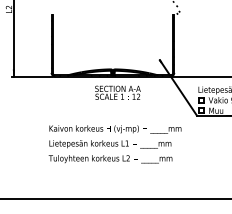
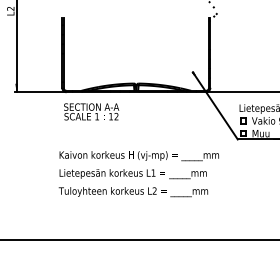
text: (117, 92) -> (91, 111), moved

